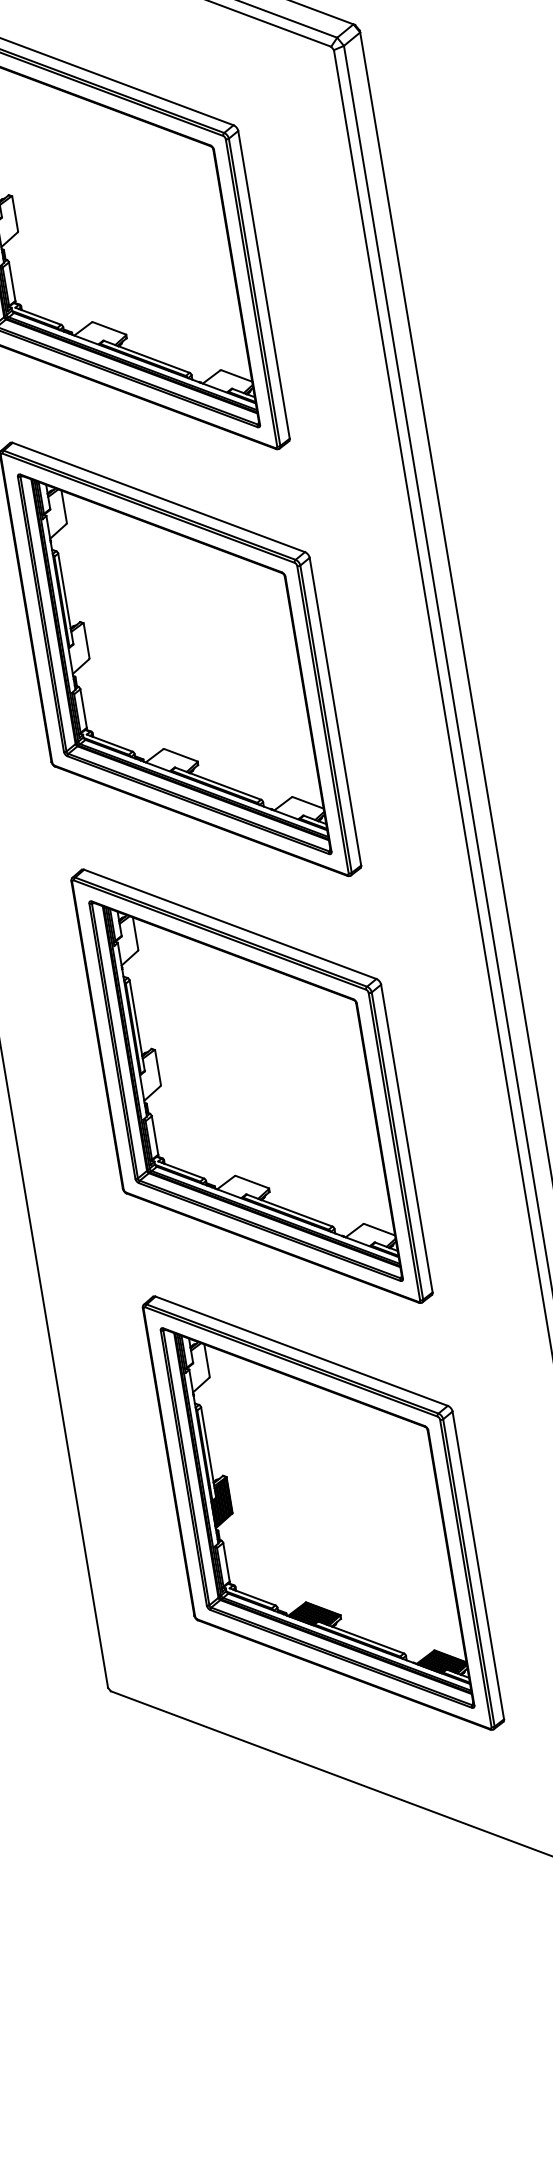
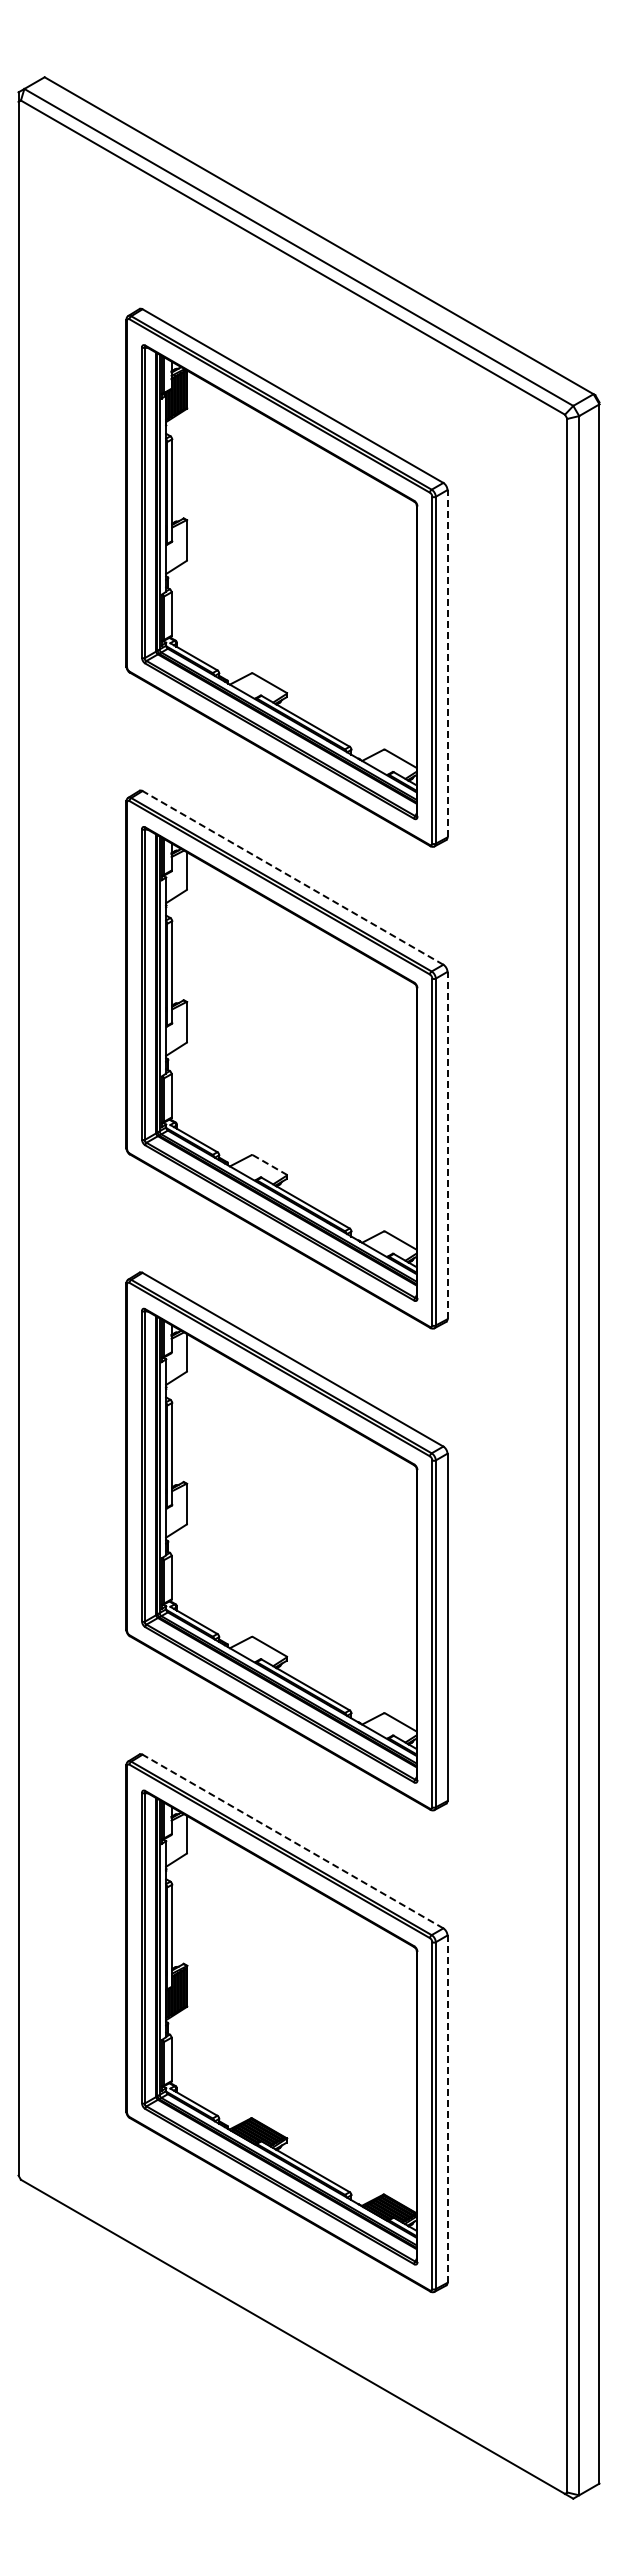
line: (263, 284) -> (447, 663), solid -> dashed
line: (158, 497) -> (292, 877), solid -> dashed
line: (335, 711) -> (447, 1145), solid -> dashed
line: (180, 755) -> (269, 1165), solid -> dashed
line: (301, 1351) -> (292, 1841), solid -> dashed
line: (478, 1565) -> (447, 2109), solid -> dashed

